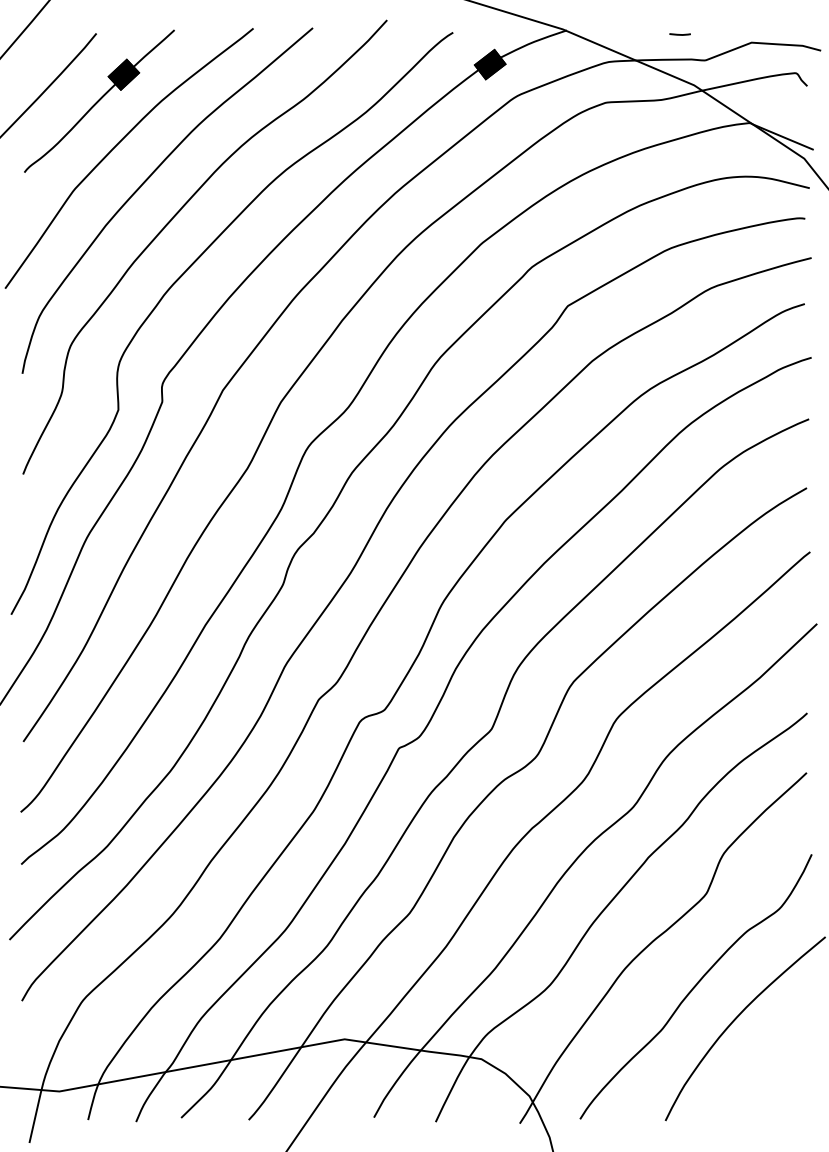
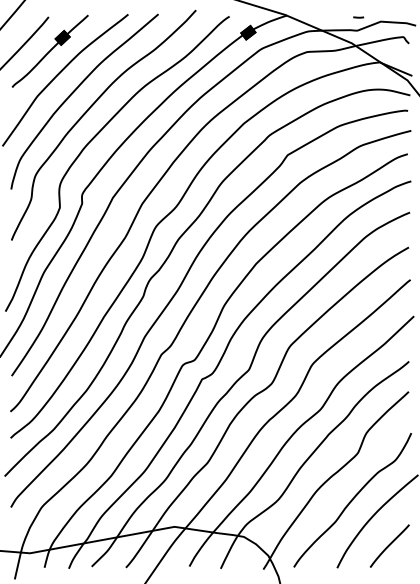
line: (679, 34) -> (358, 17), moved
curve: (768, 1076) -> (389, 545), added

